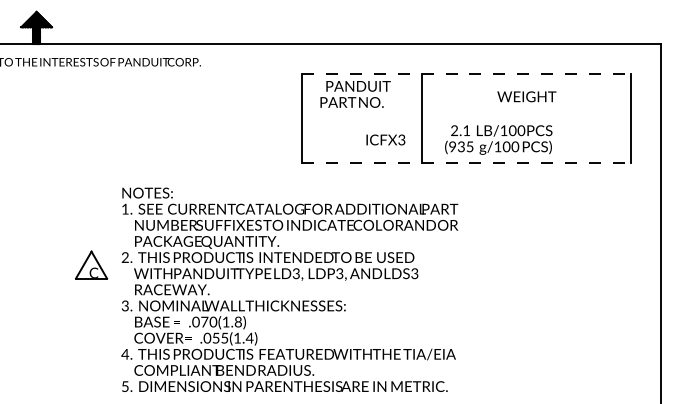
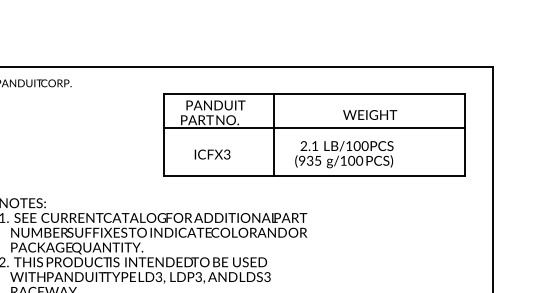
line: (466, 73) -> (314, 93), dashed -> solid
line: (466, 111) -> (314, 128), added
text: (385, 139) -> (212, 154), moved
line: (466, 163) -> (314, 176), dashed -> solid

